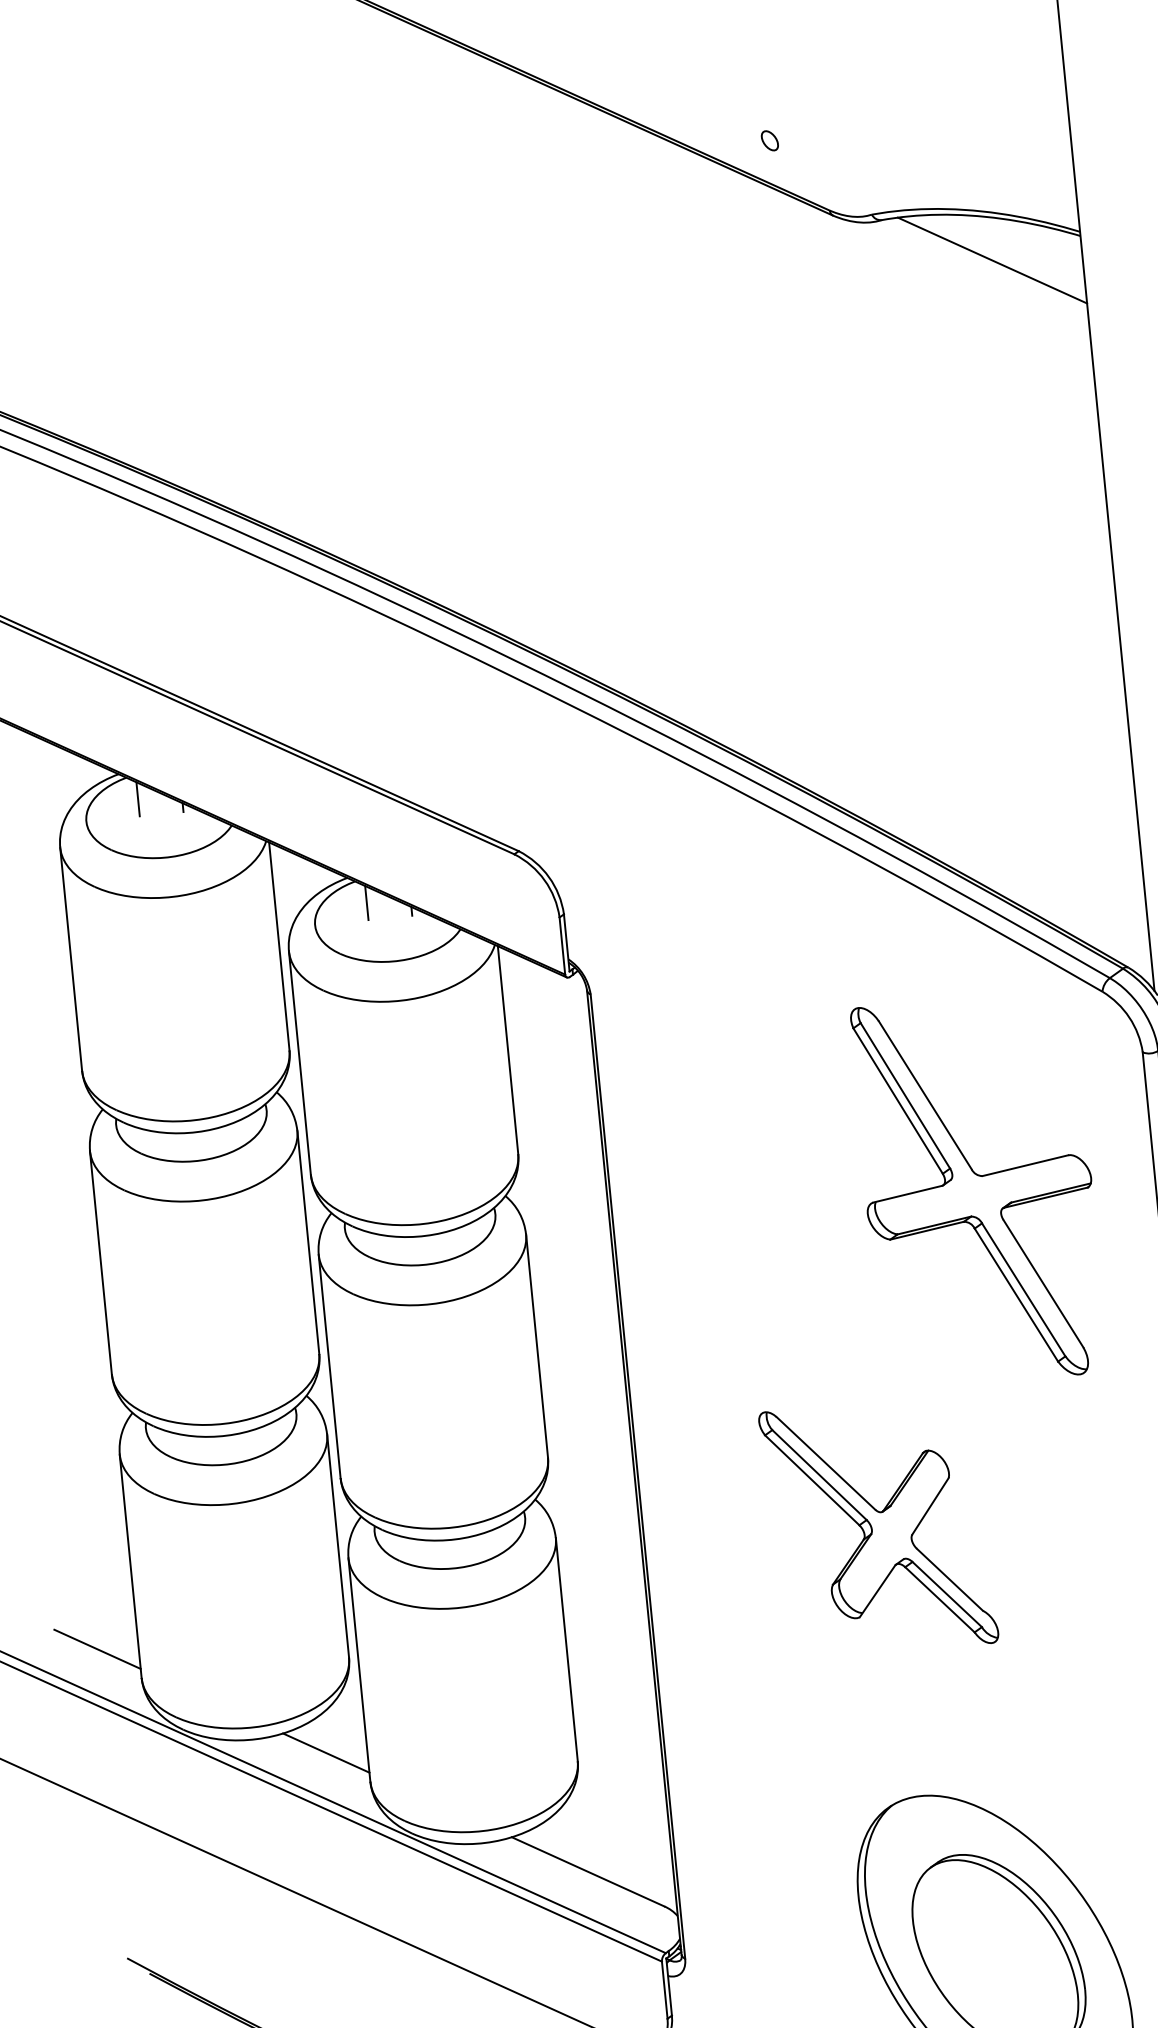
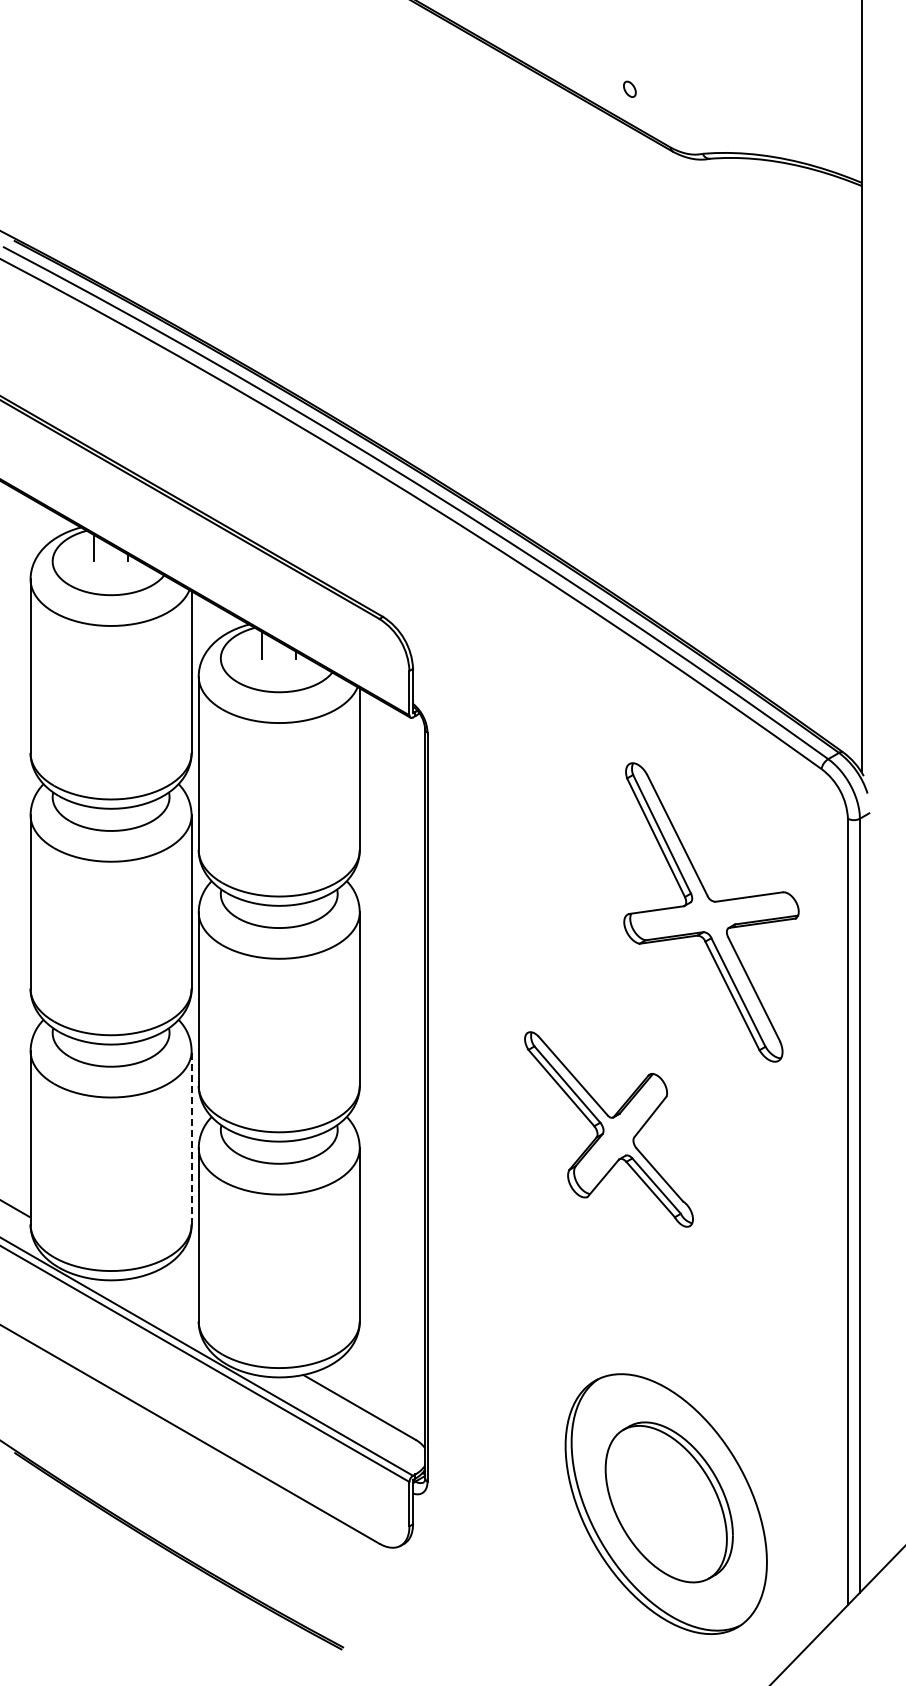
line: (991, 260) -> (791, 198), removed
part: (878, 1527) -> (608, 1129), moved
line: (337, 1545) -> (191, 1137), solid -> dashed
line: (325, 1752) -> (166, 1295), removed

